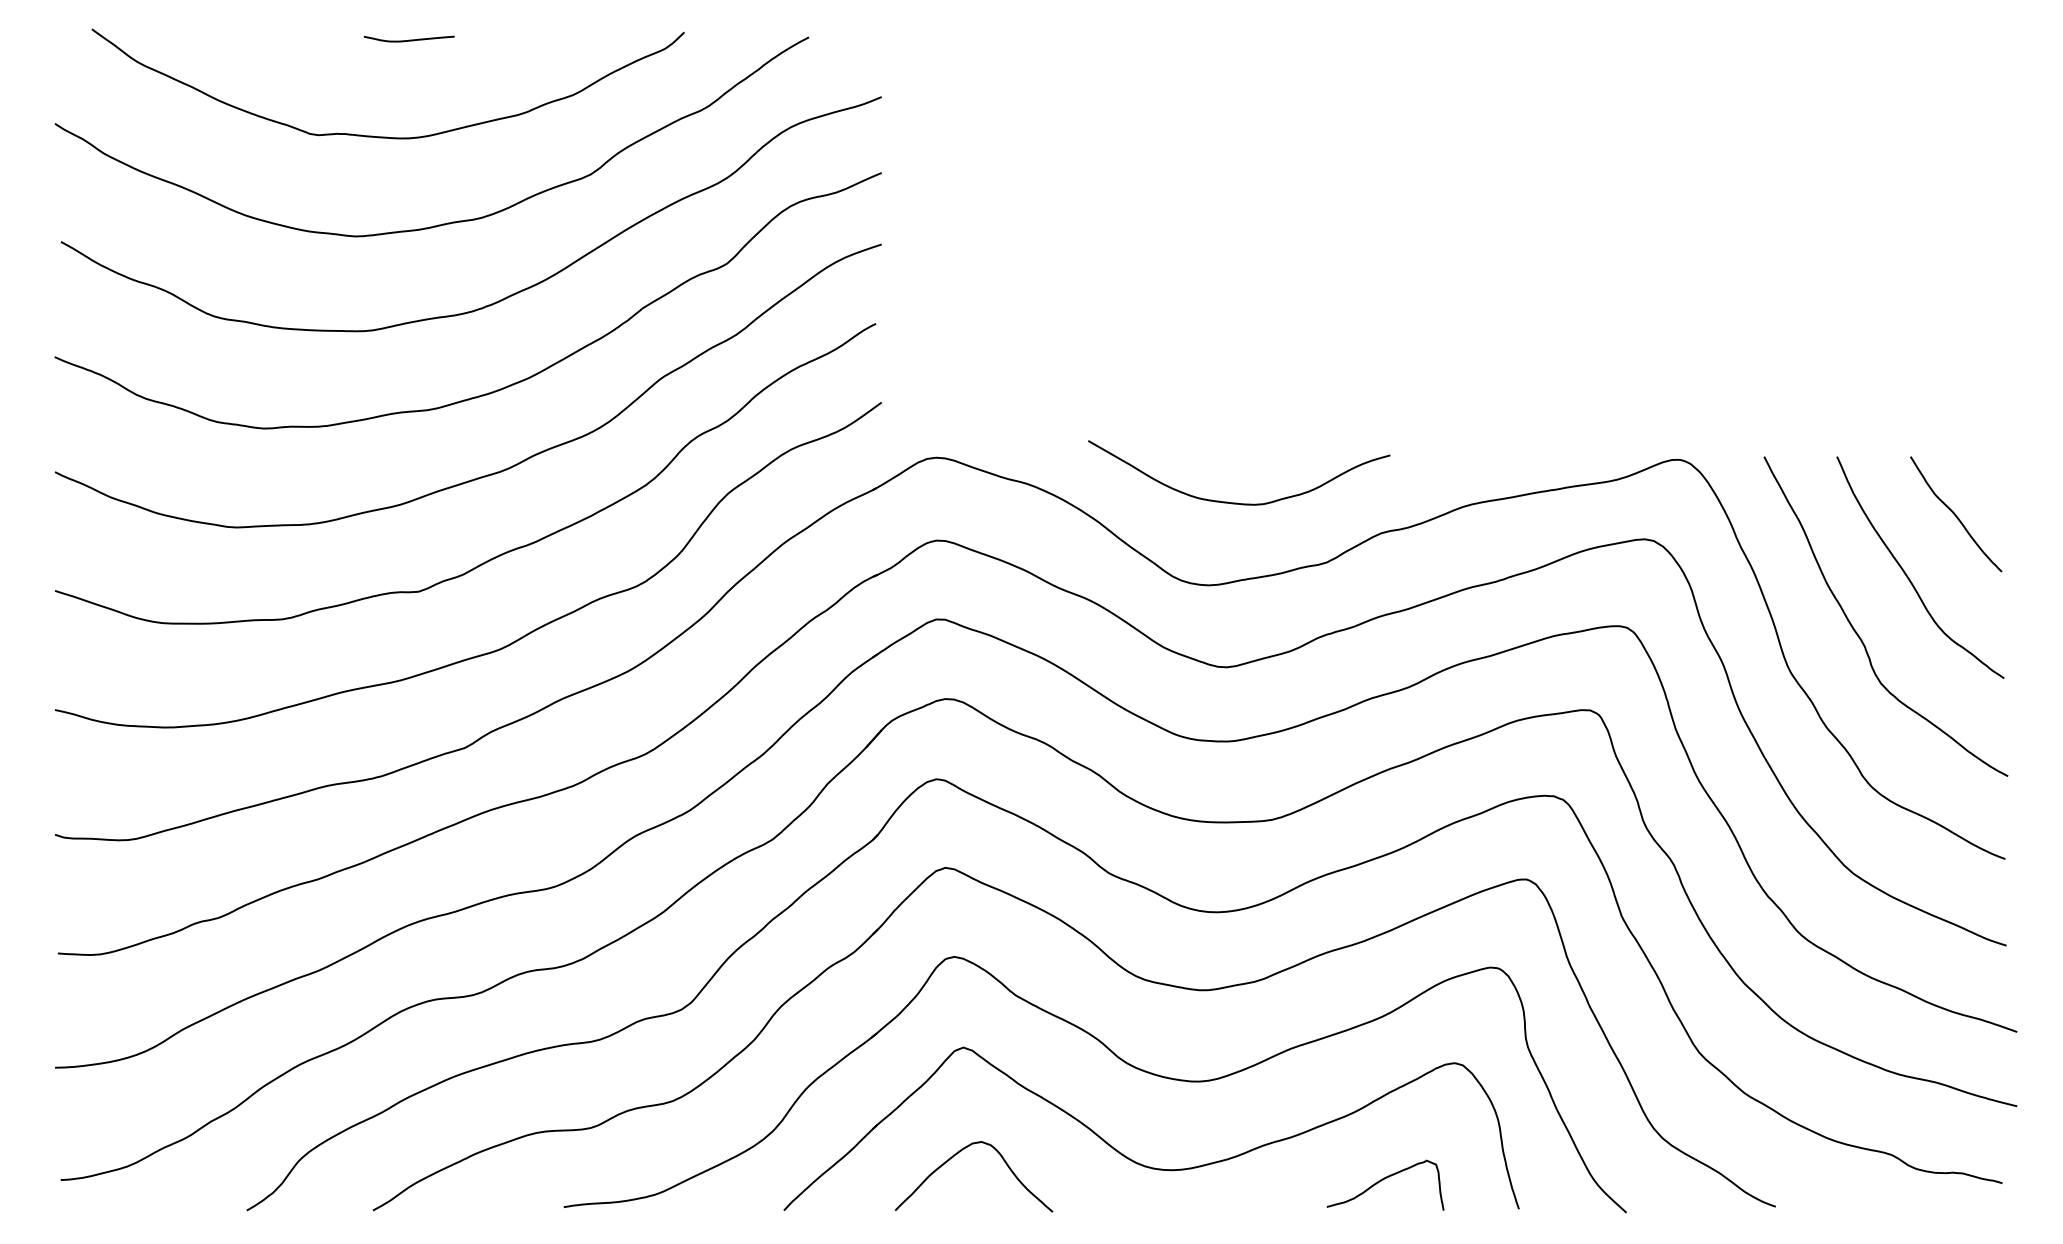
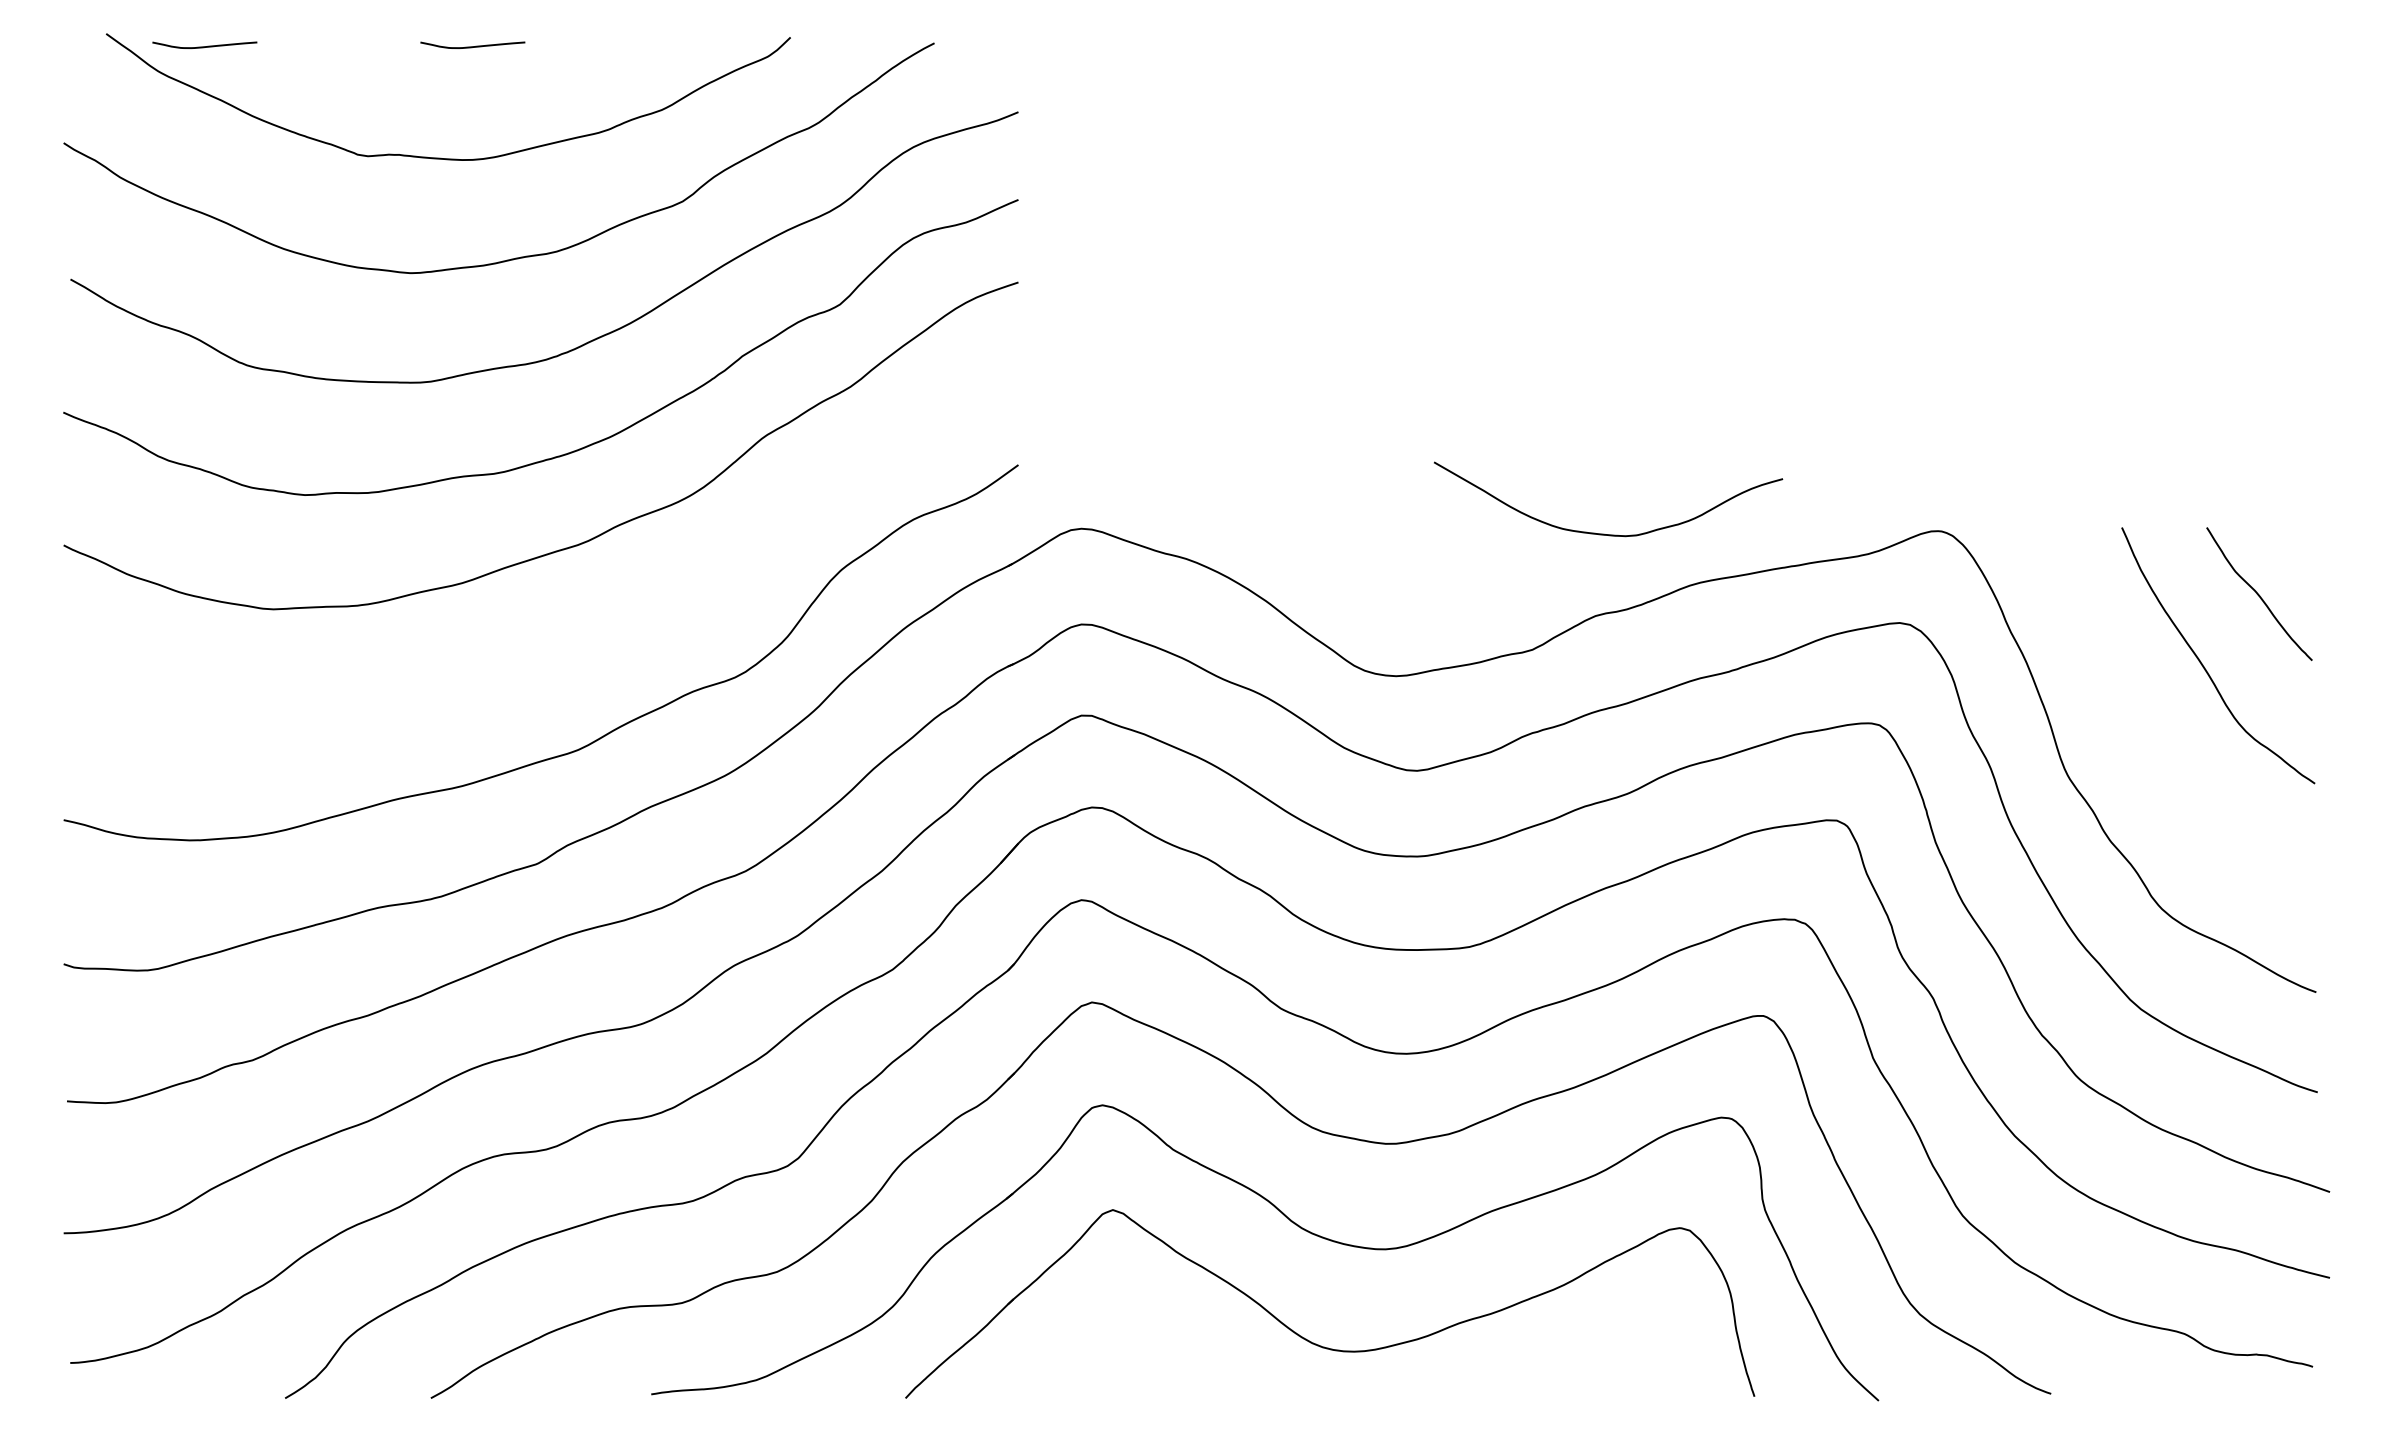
curve: (176, 40) -> (204, 46), added
curve: (1235, 502) -> (1604, 533), moved
curve: (503, 552) -> (581, 638), removed
curve: (1858, 634) -> (2146, 732), removed
curve: (956, 1155) -> (1104, 1334), removed
curve: (1383, 1180) -> (1597, 1363), removed

